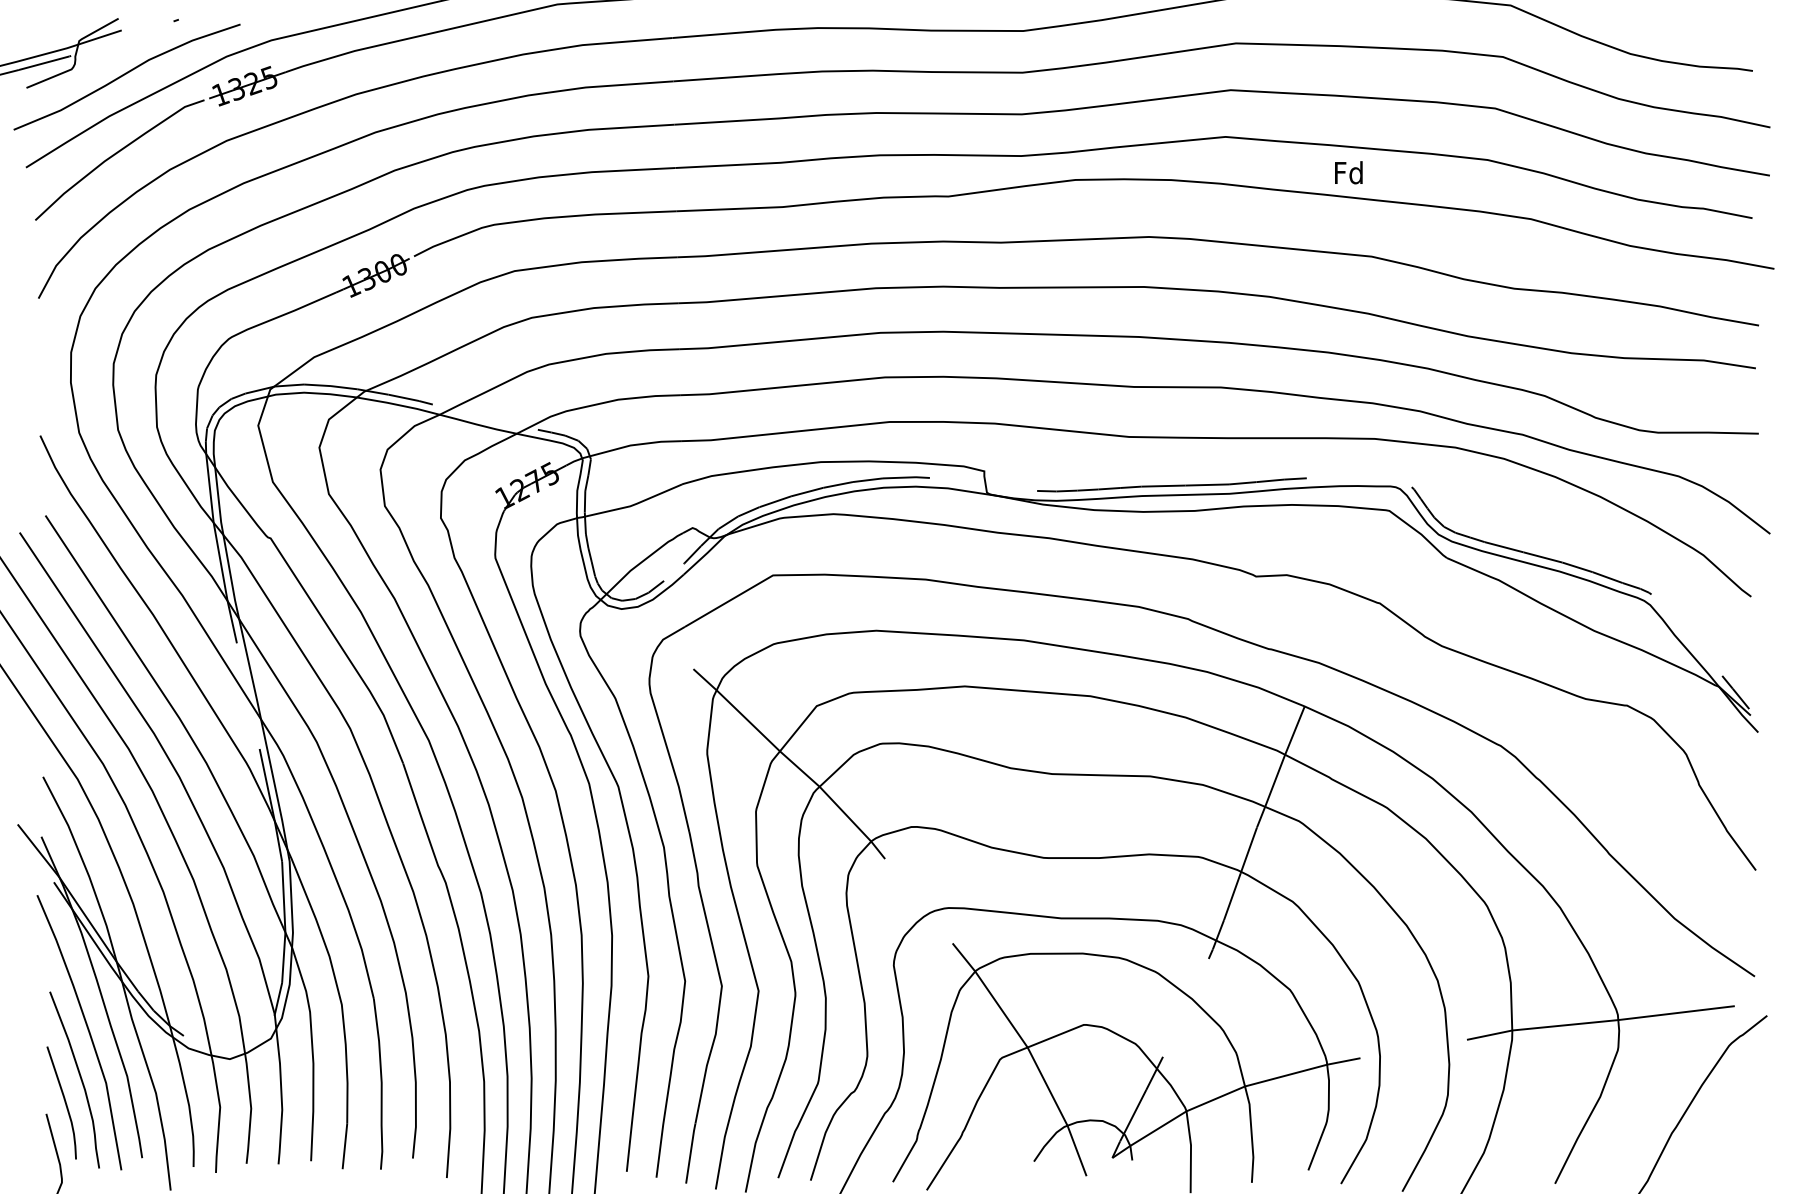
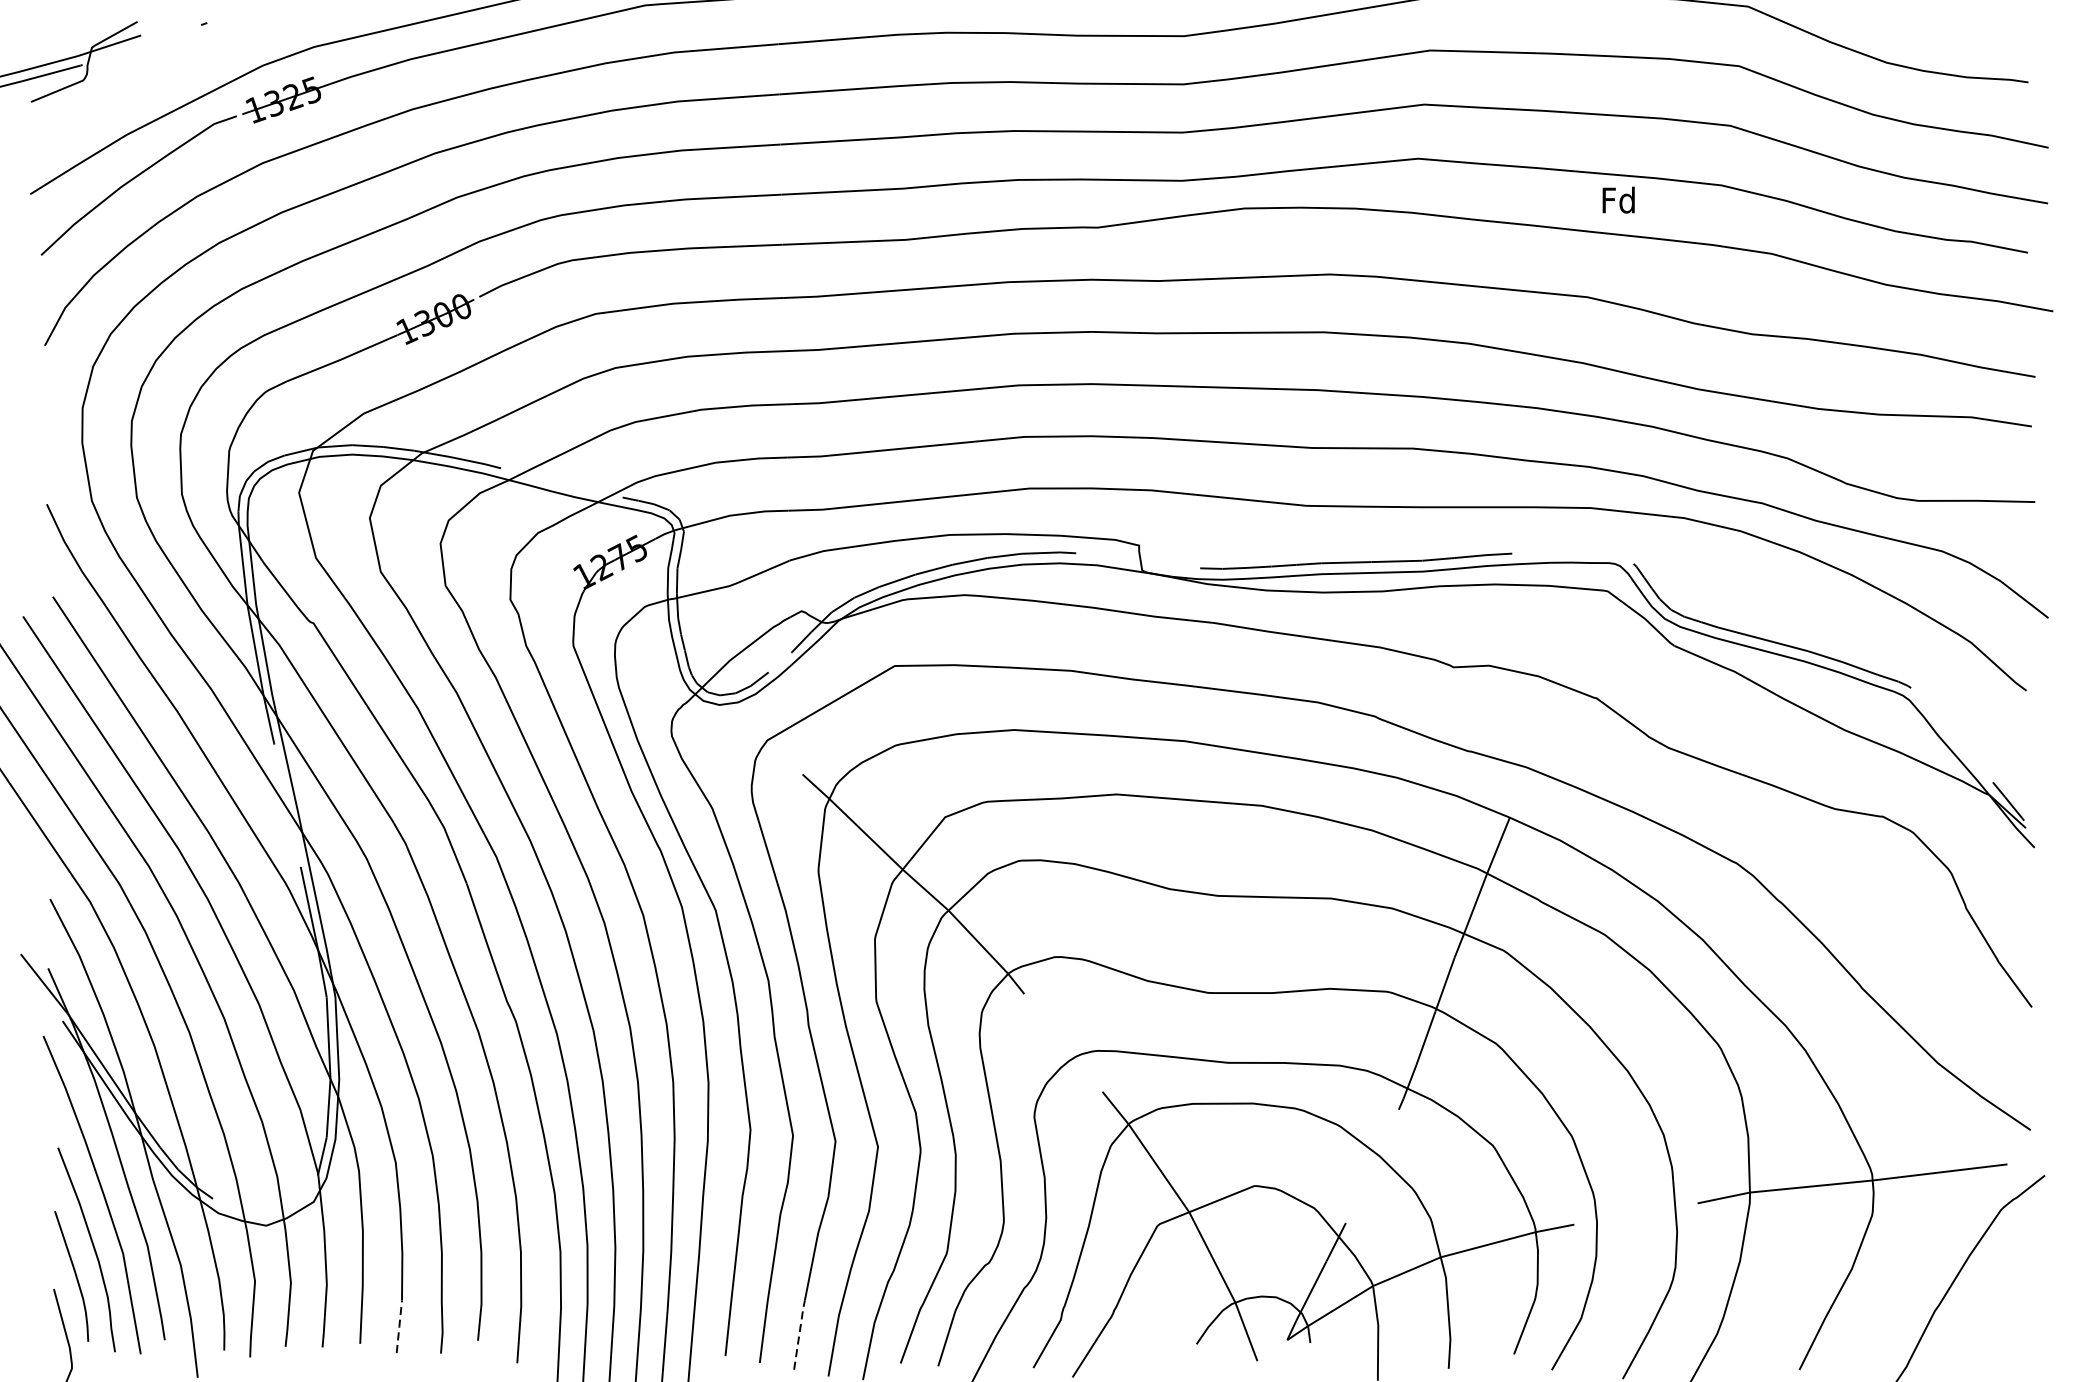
curve: (126, 74) -> (146, 86), removed
text: (1348, 172) -> (1618, 199), moved
line: (344, 1146) -> (398, 1326), solid -> dashed
line: (690, 1152) -> (799, 1333), solid -> dashed

